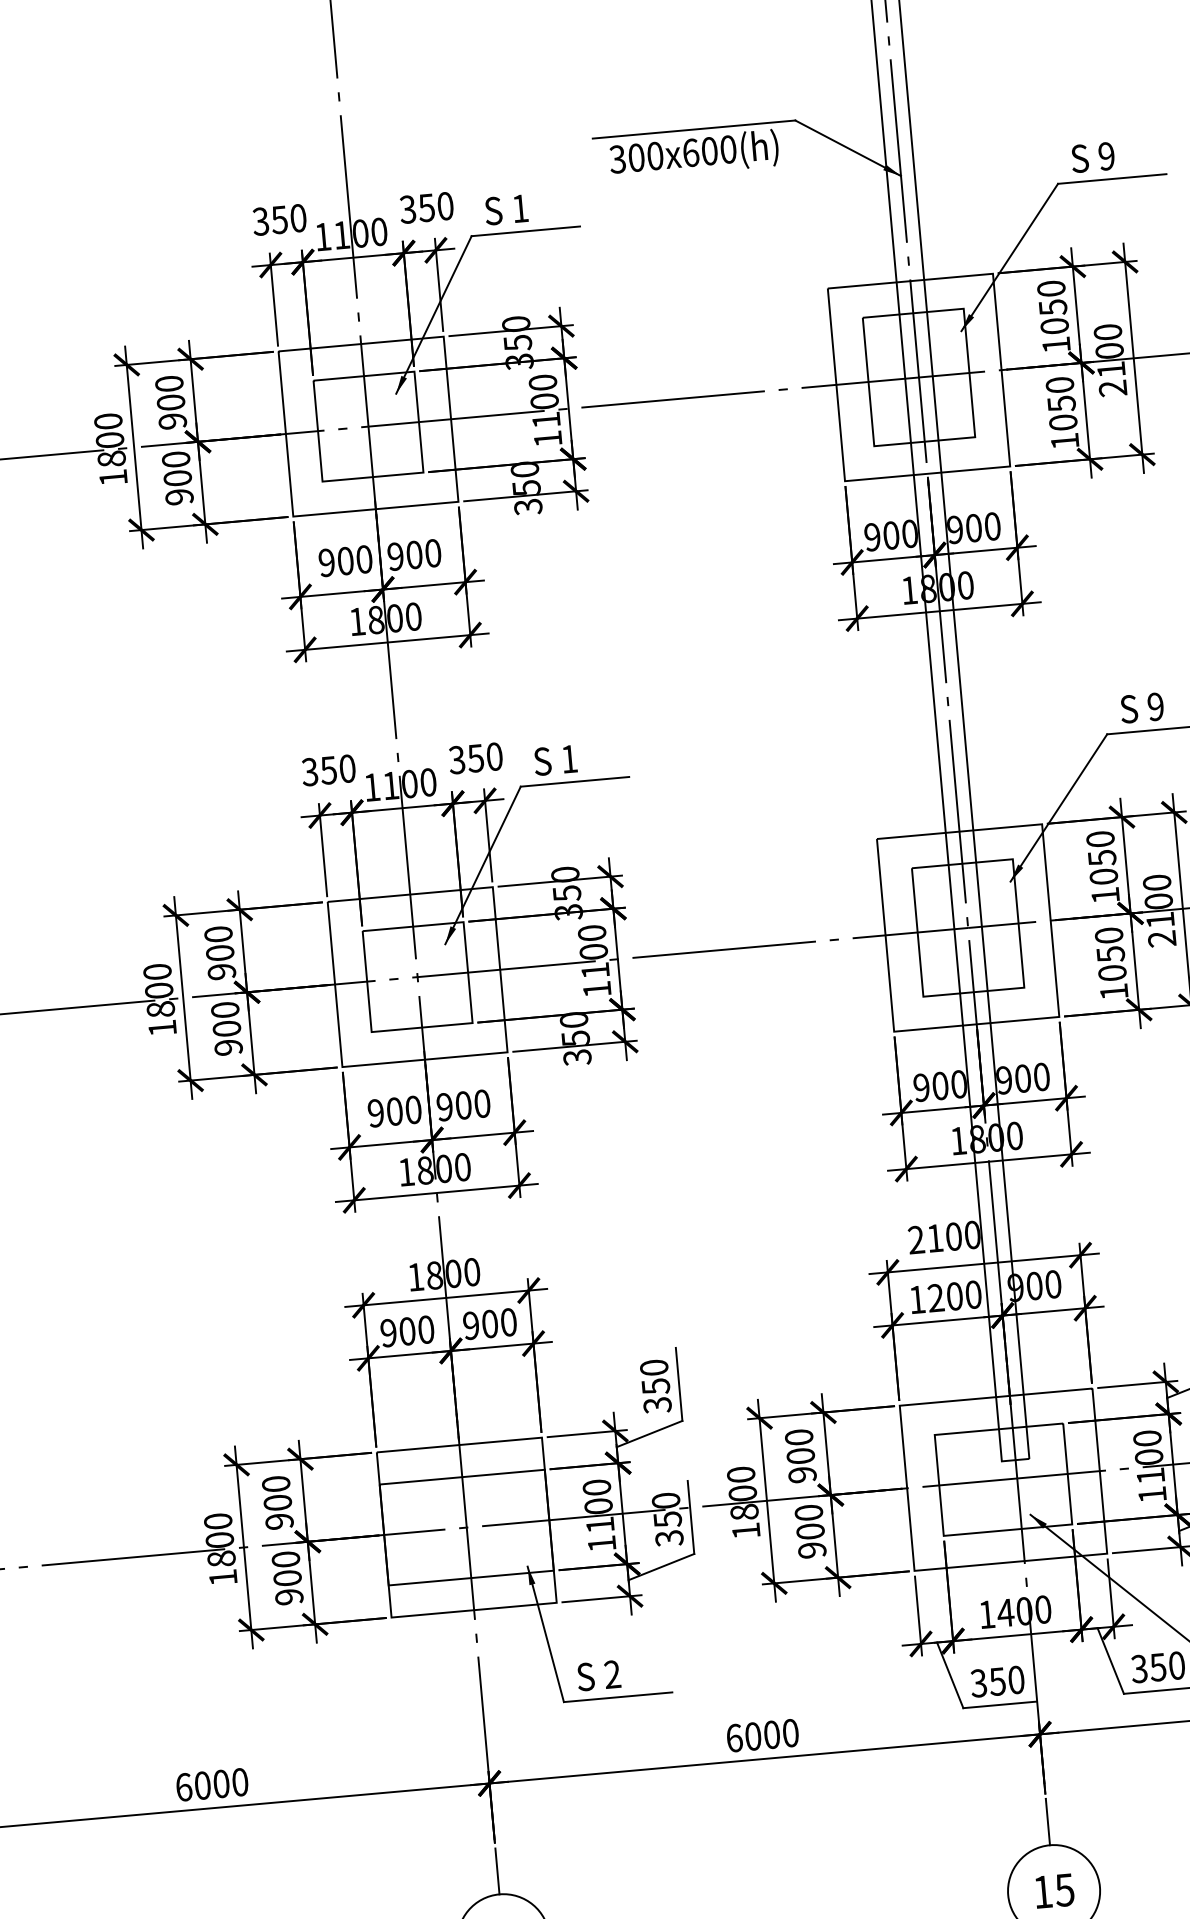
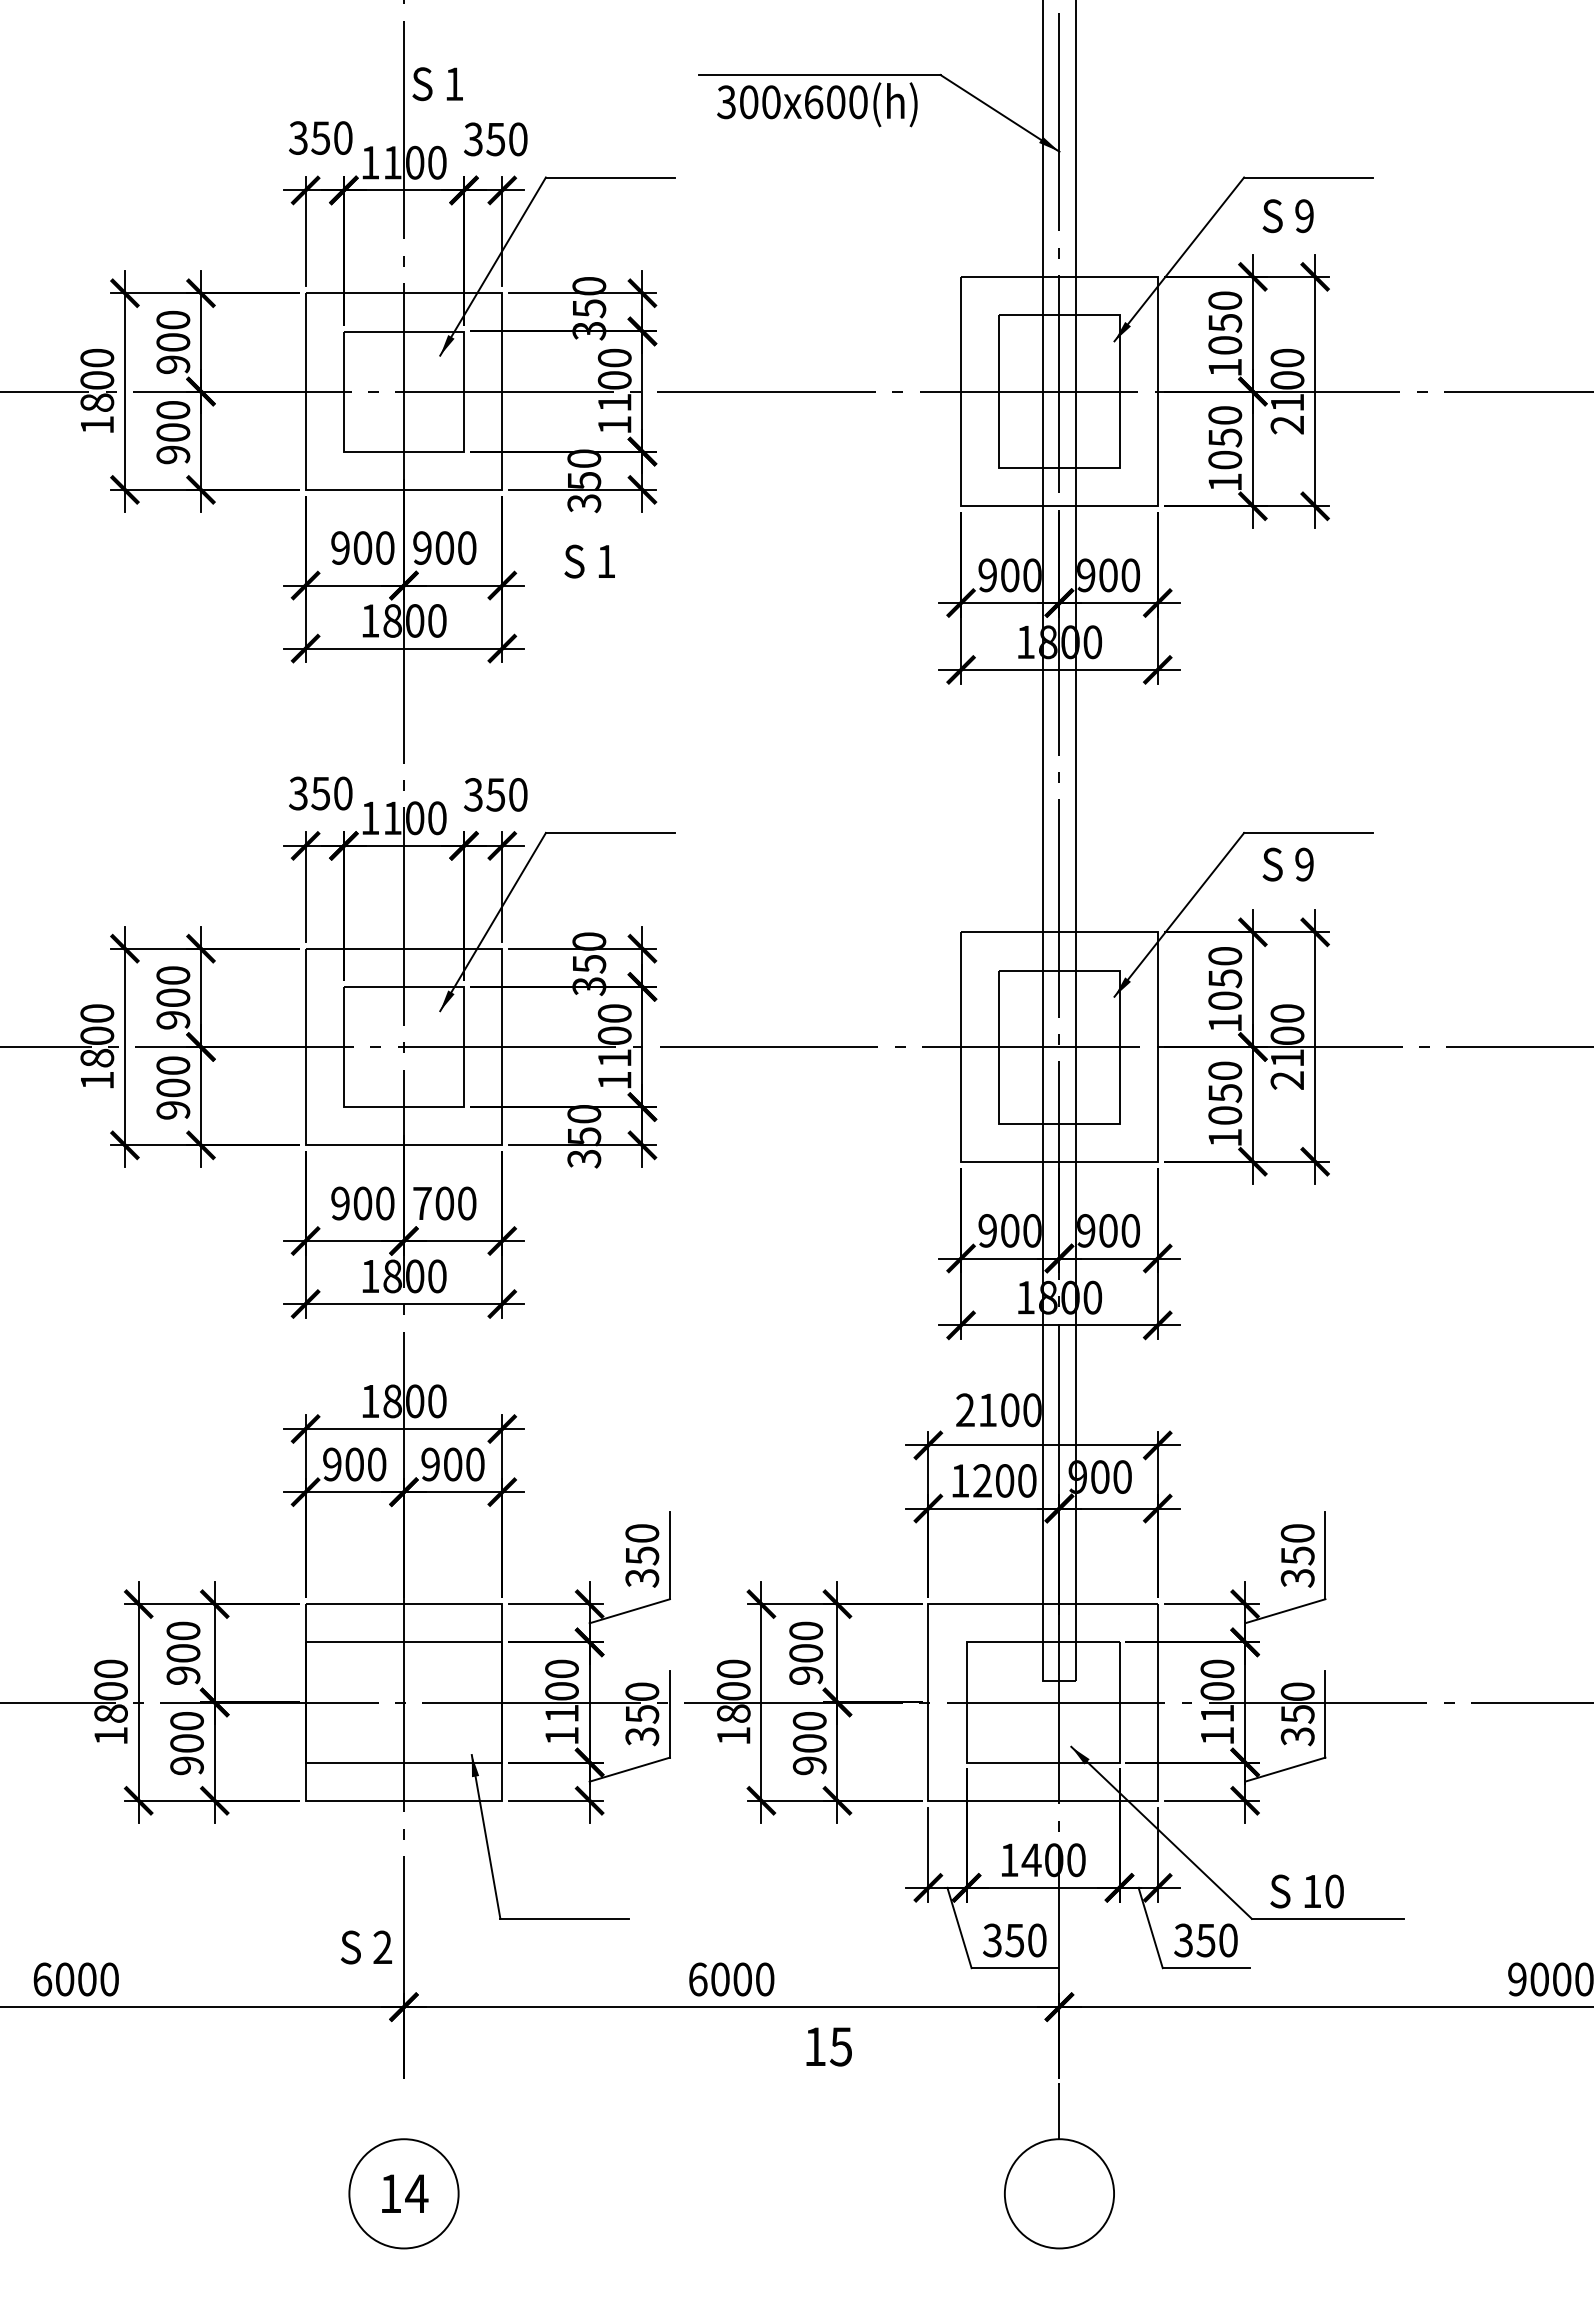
text: (1092, 157) -> (1287, 216), moved
text: (506, 210) -> (437, 84), moved
text: (1141, 708) -> (1287, 864), moved
text: (555, 760) -> (589, 561), moved
text: (444, 1107) -> (422, 1203), 900 -> 700
text: (598, 1675) -> (366, 1947), moved
line: (497, 1871) -> (404, 2111), removed
text: (1054, 1890) -> (828, 2046), moved

